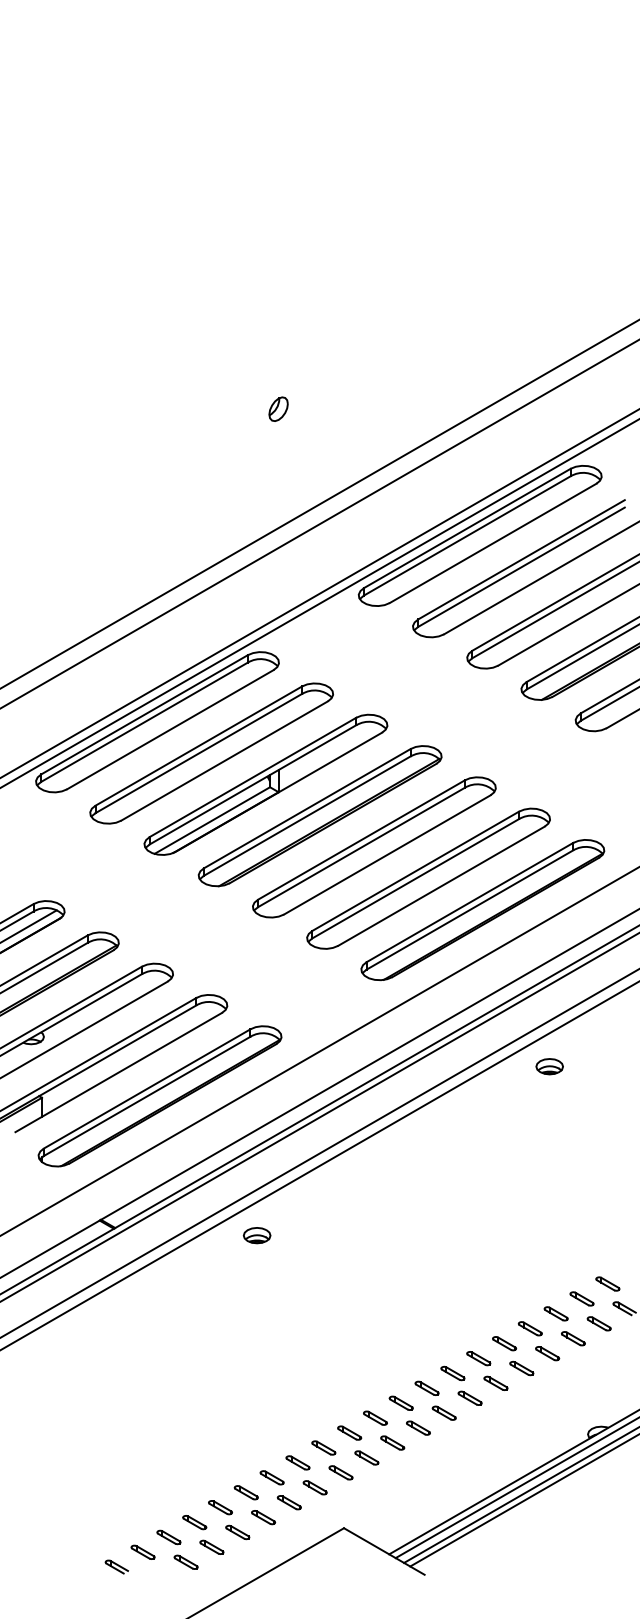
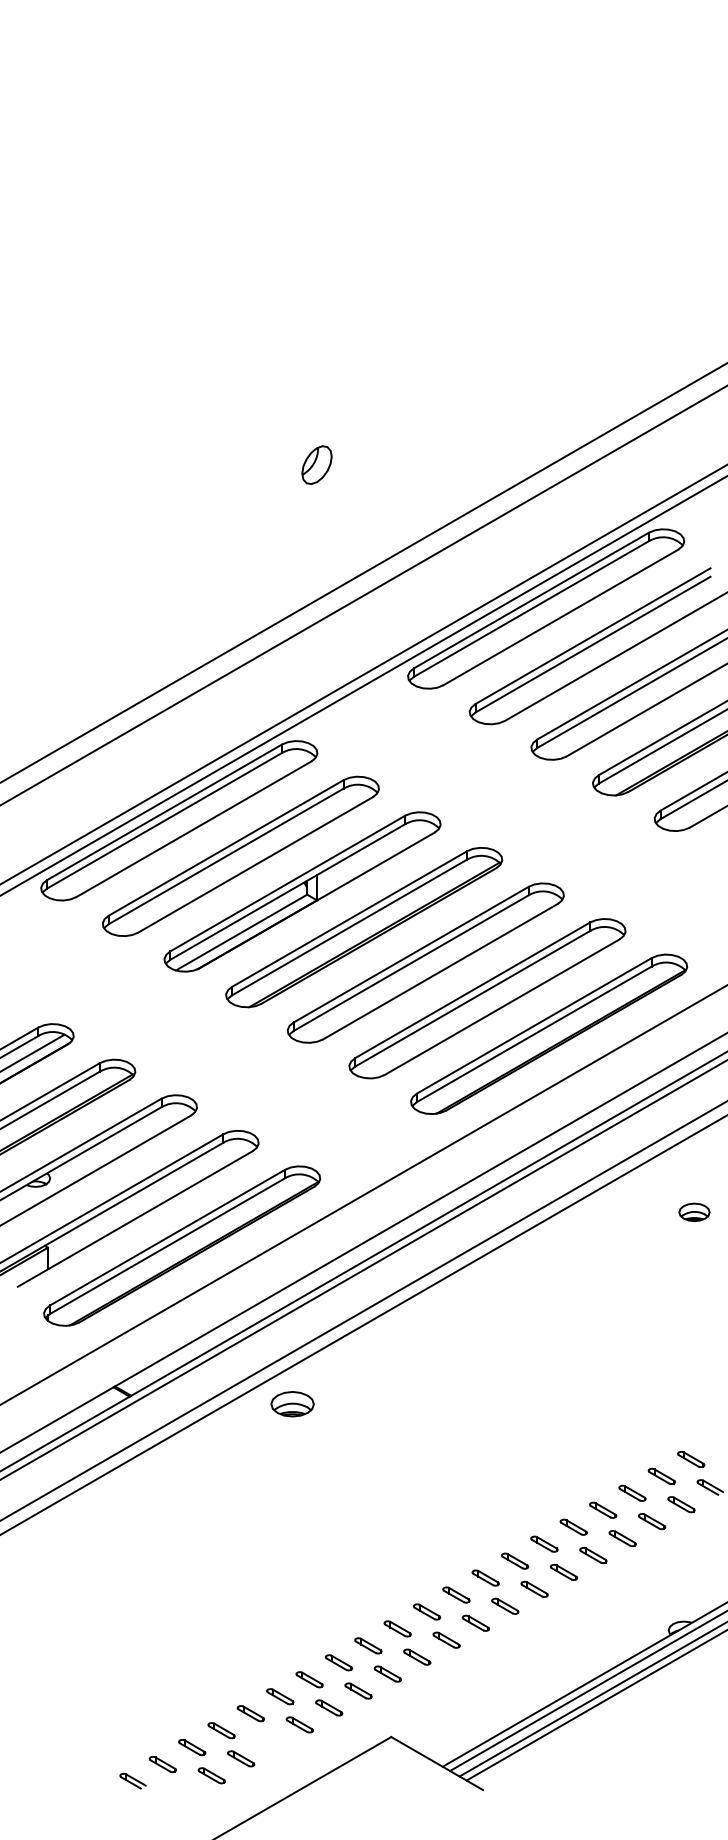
part: (278, 408) -> (316, 464), size x1.4
part: (549, 1066) -> (694, 1212), moved
part: (256, 1235) -> (291, 1404), size x1.4
part: (237, 1532) -> (270, 1741), removed

